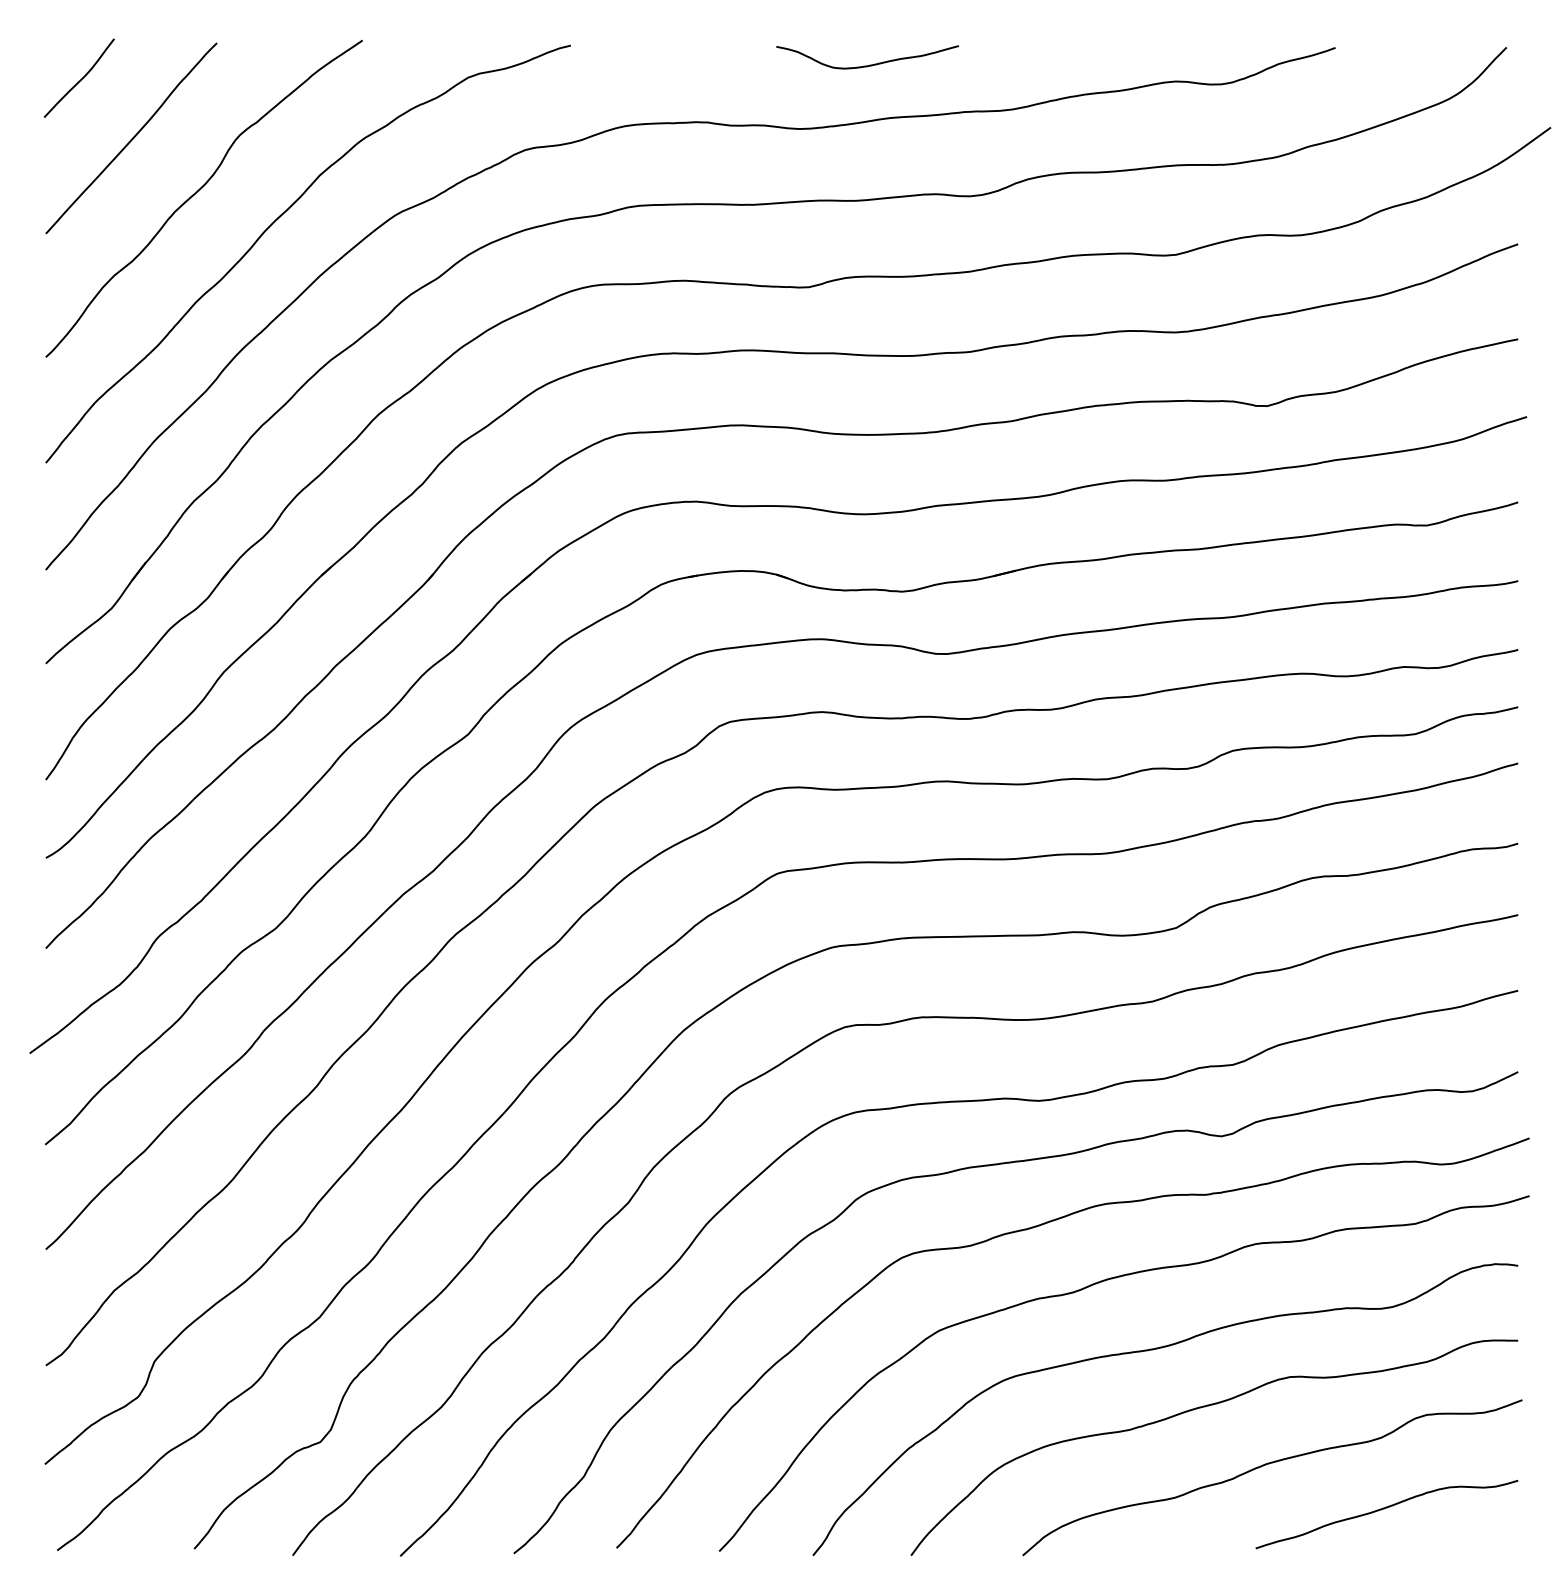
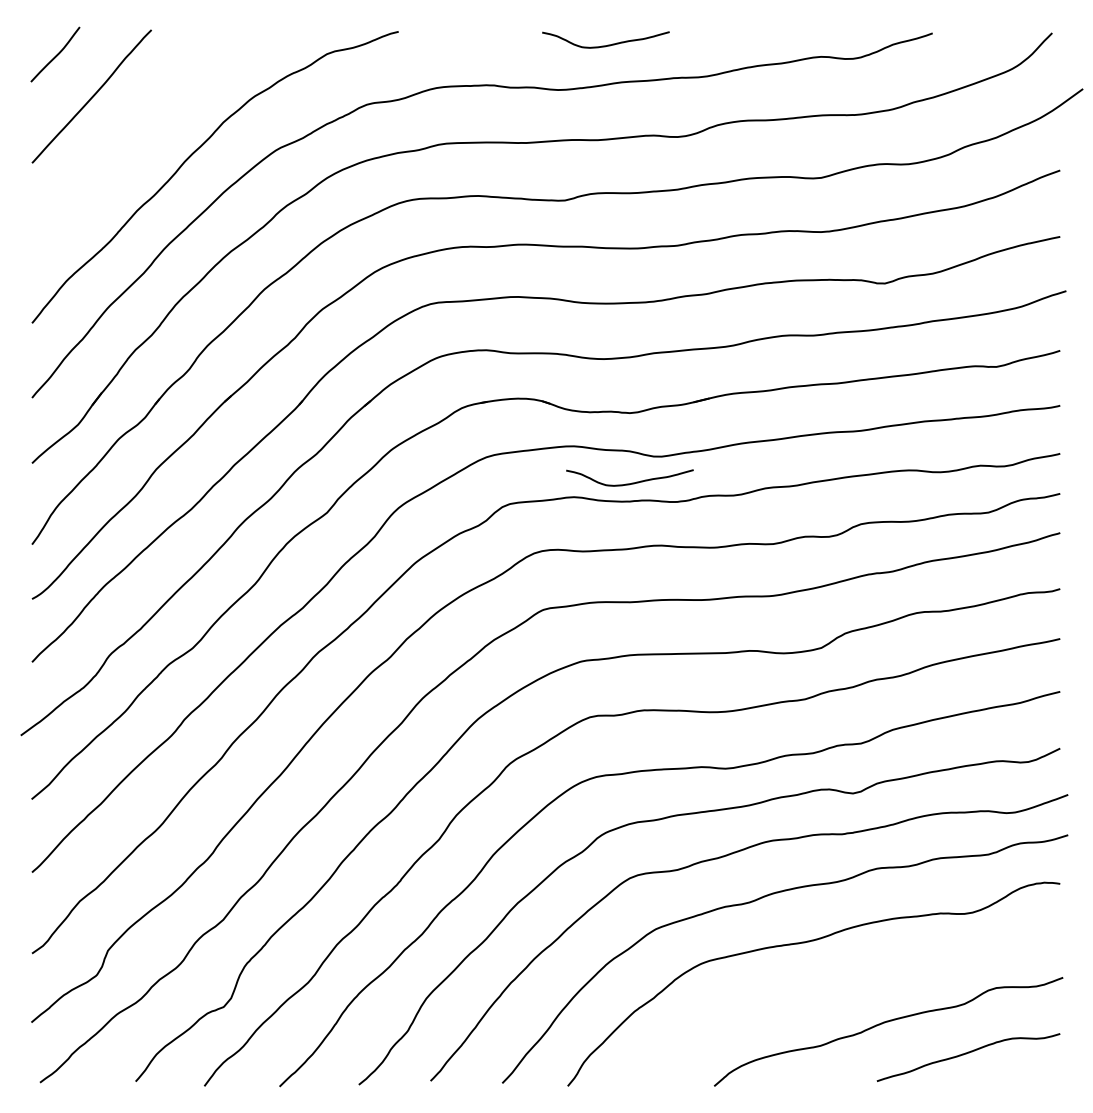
curve: (198, 192) -> (138, 134), removed
curve: (904, 691) -> (631, 482), added
curve: (1203, 1408) -> (840, 983), removed

